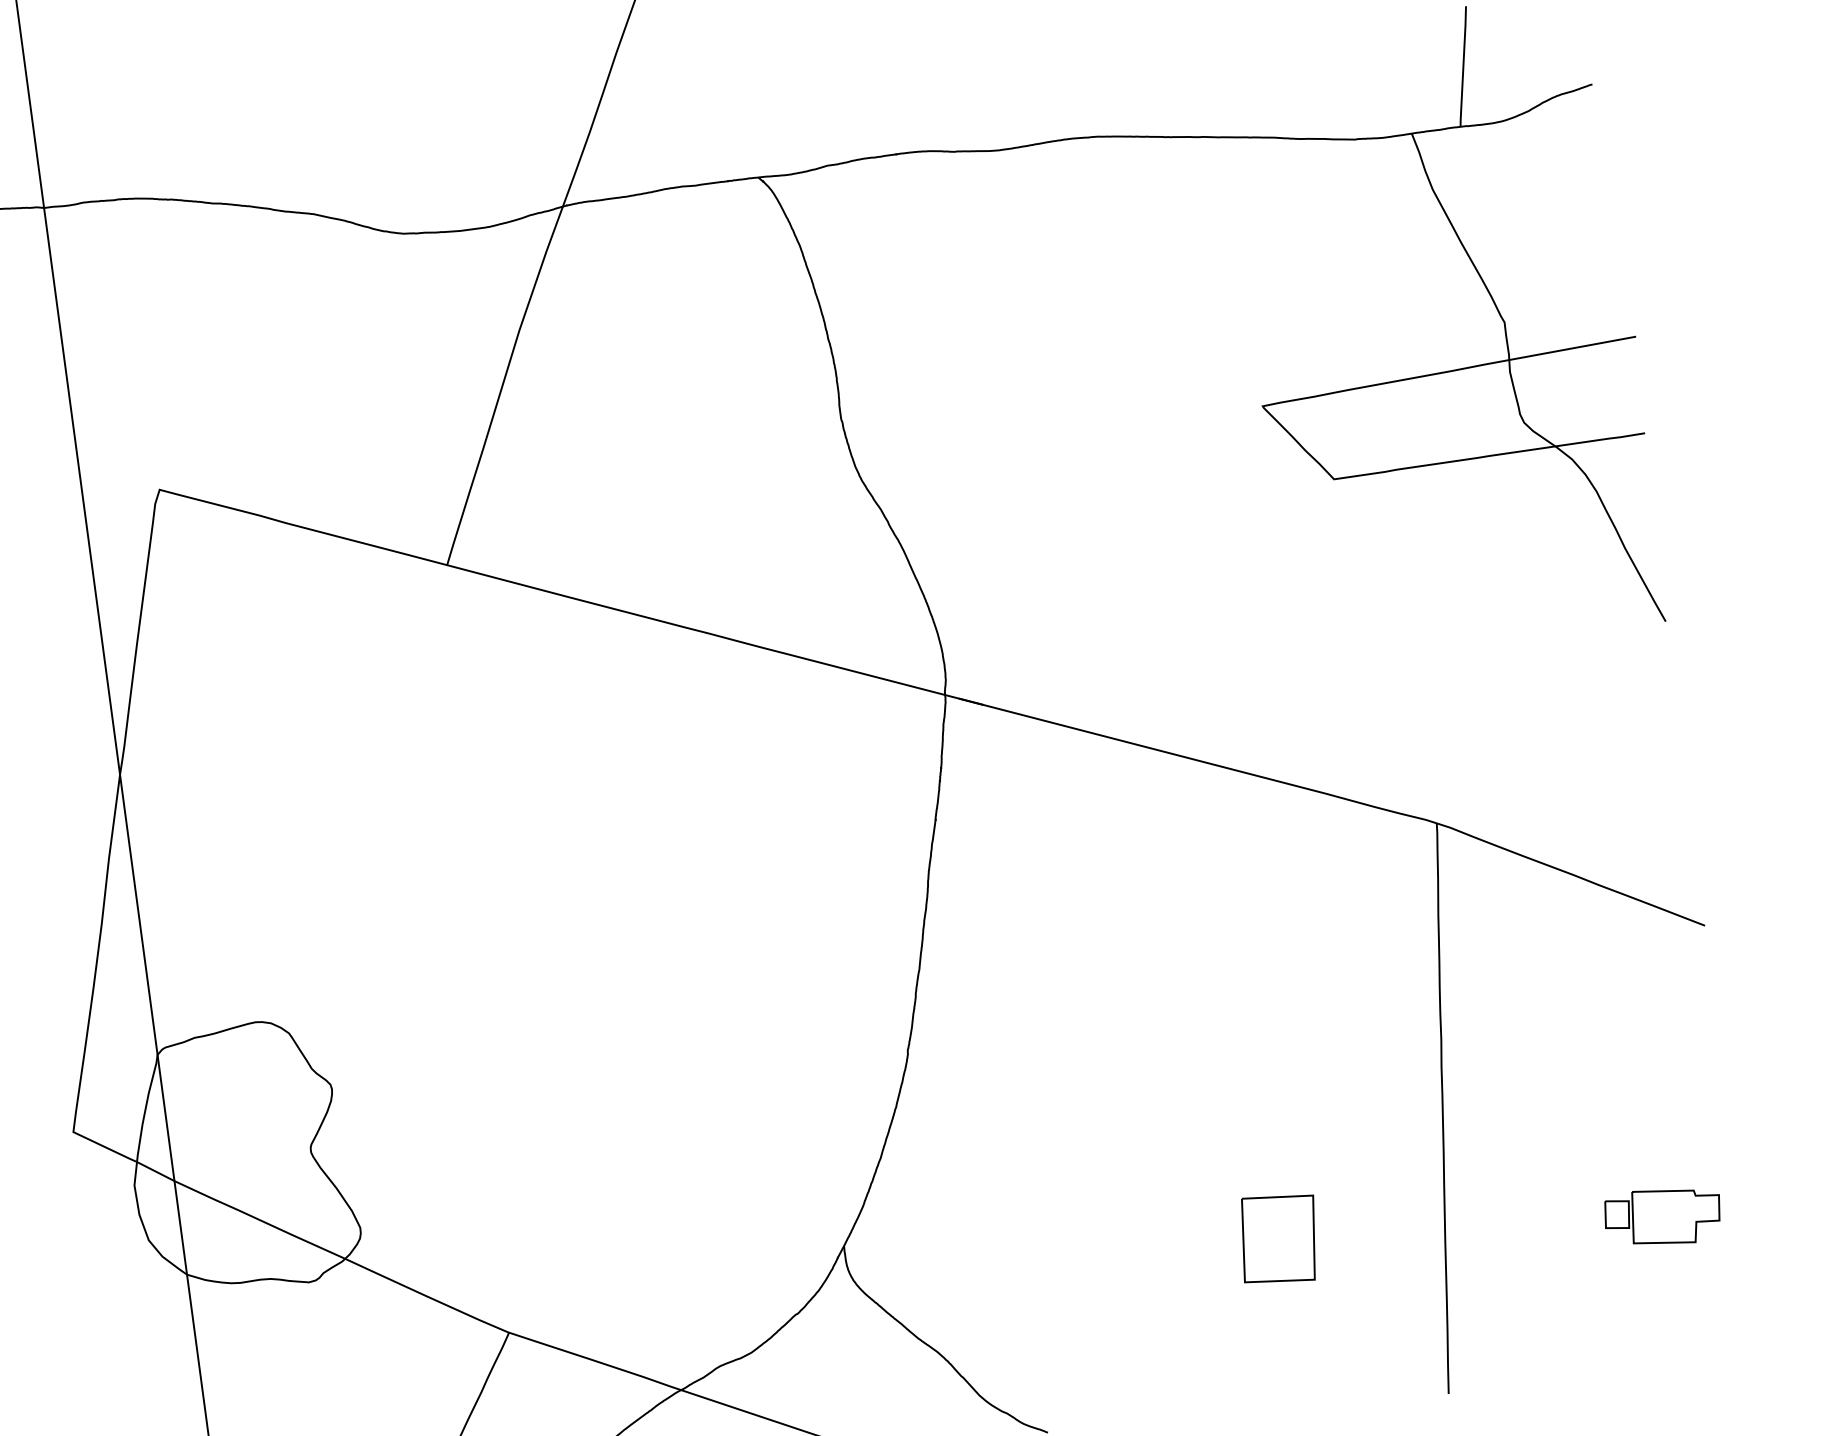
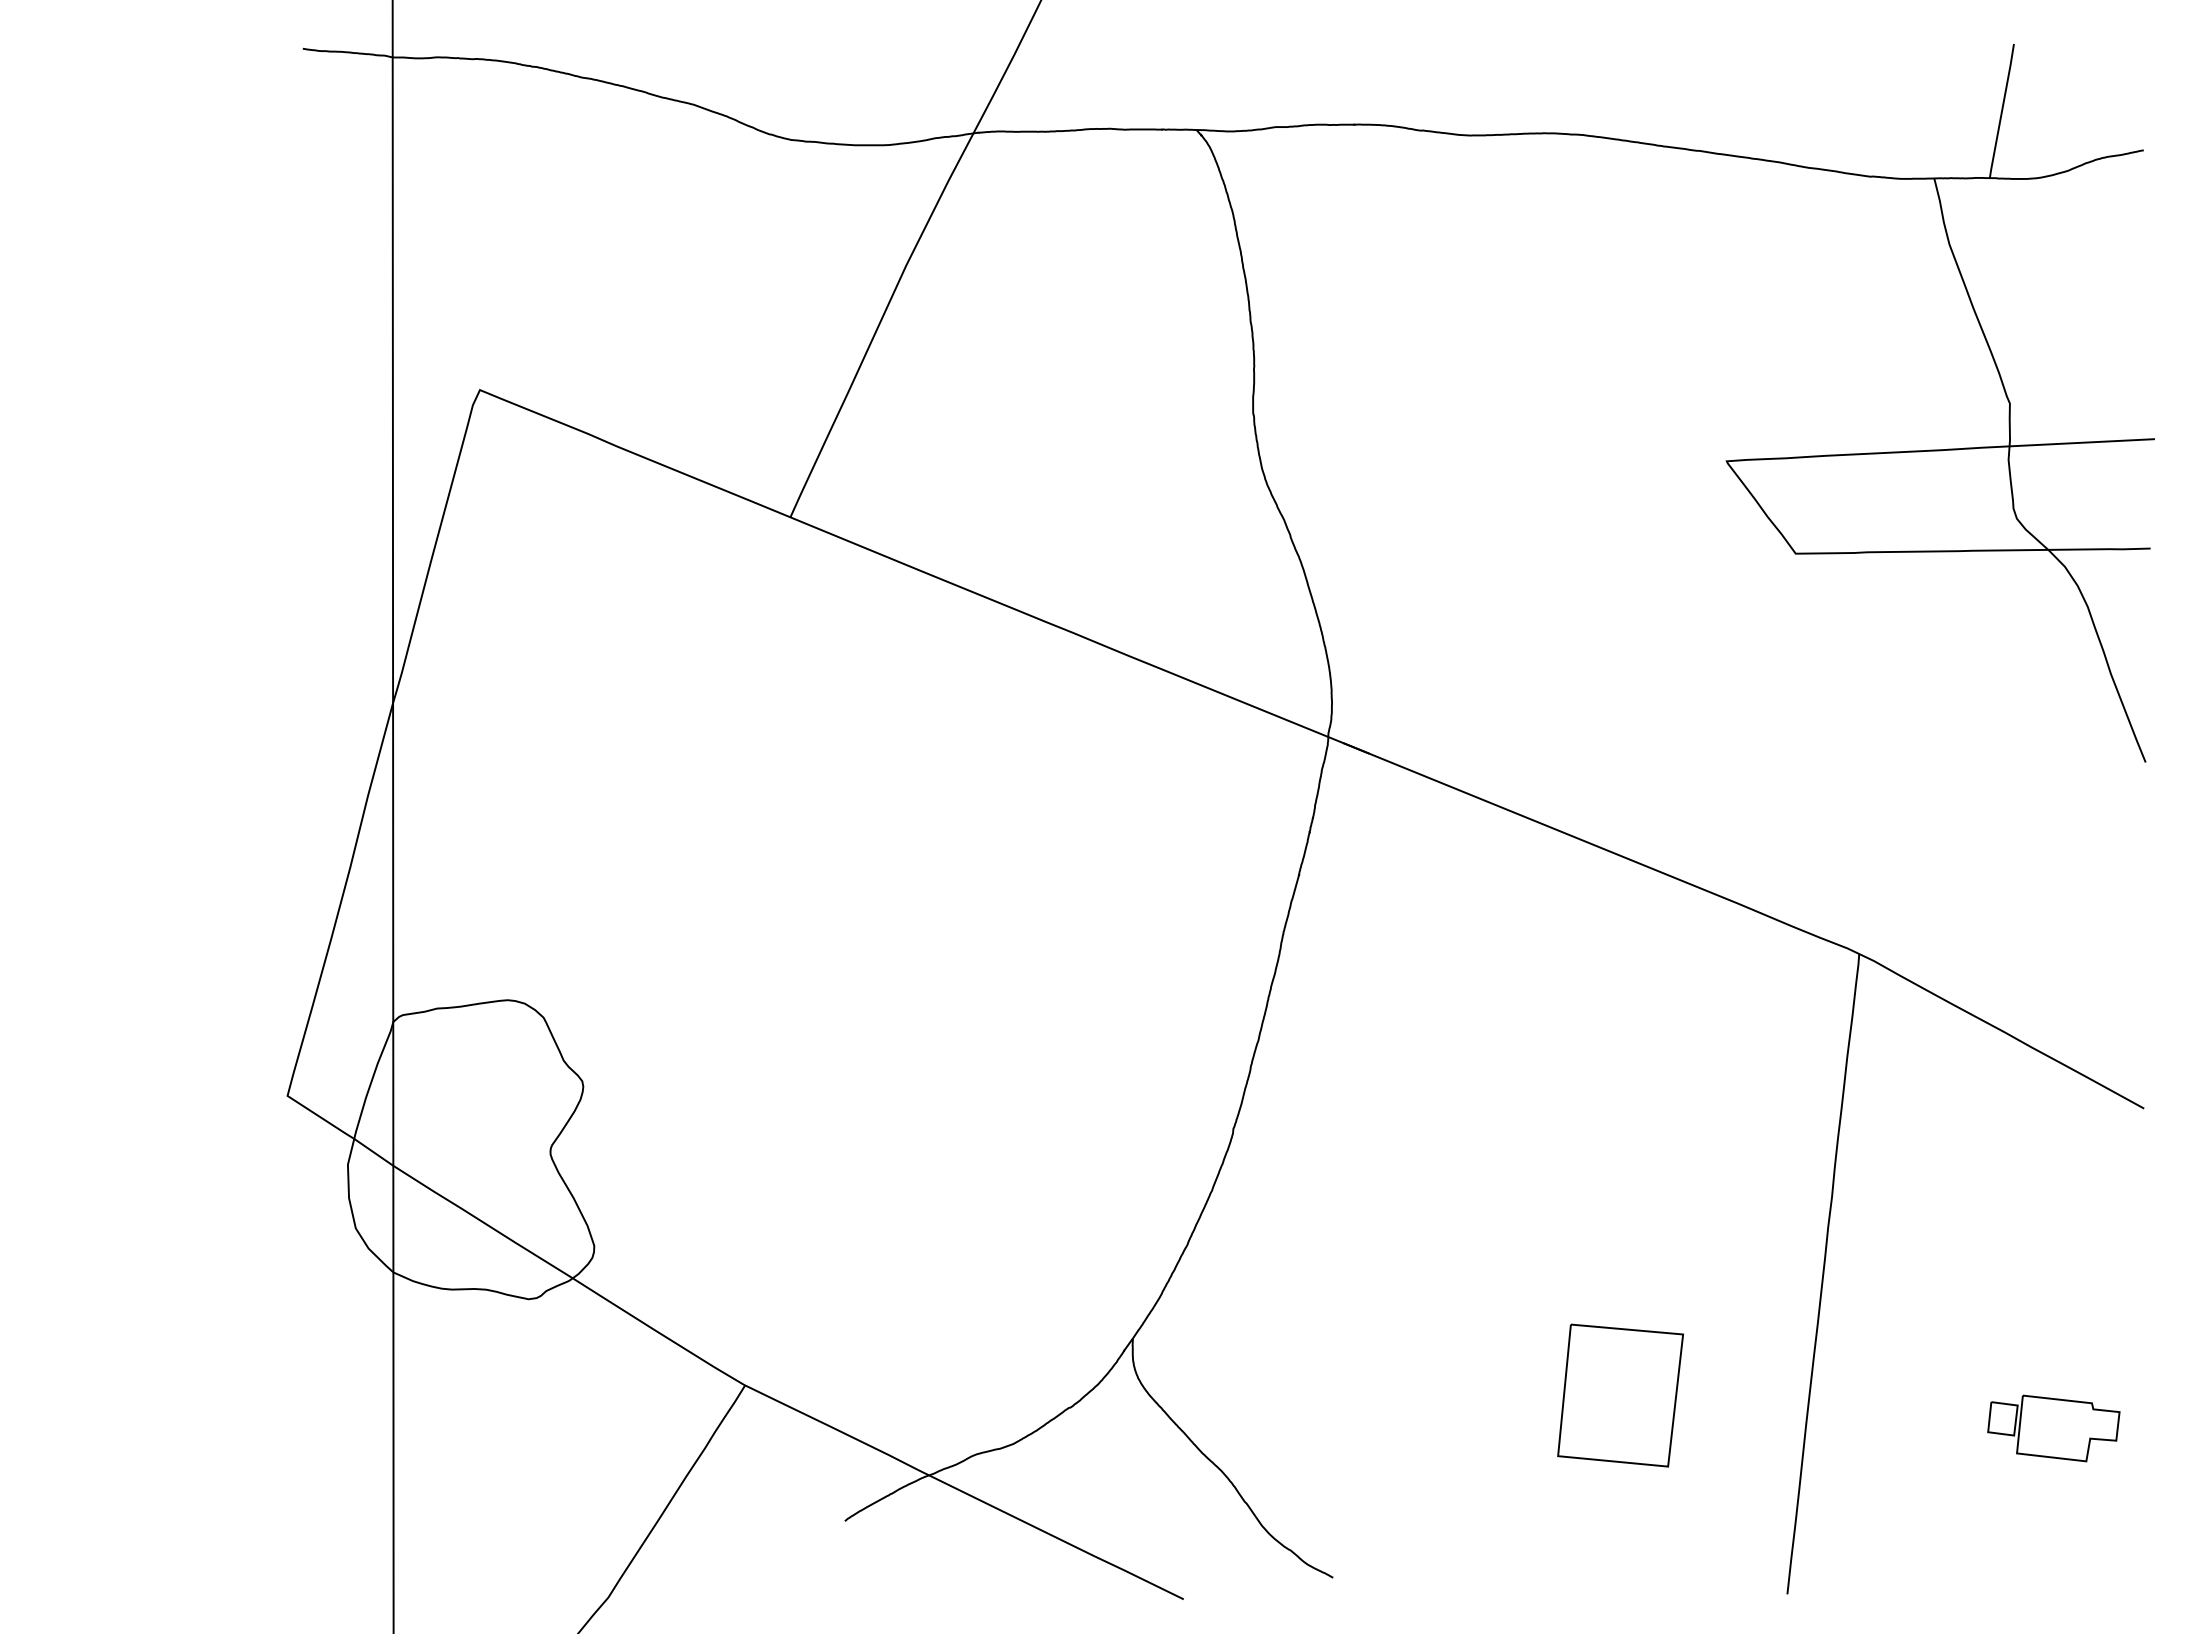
part: (1278, 1238) -> (1620, 1395), size x1.4

